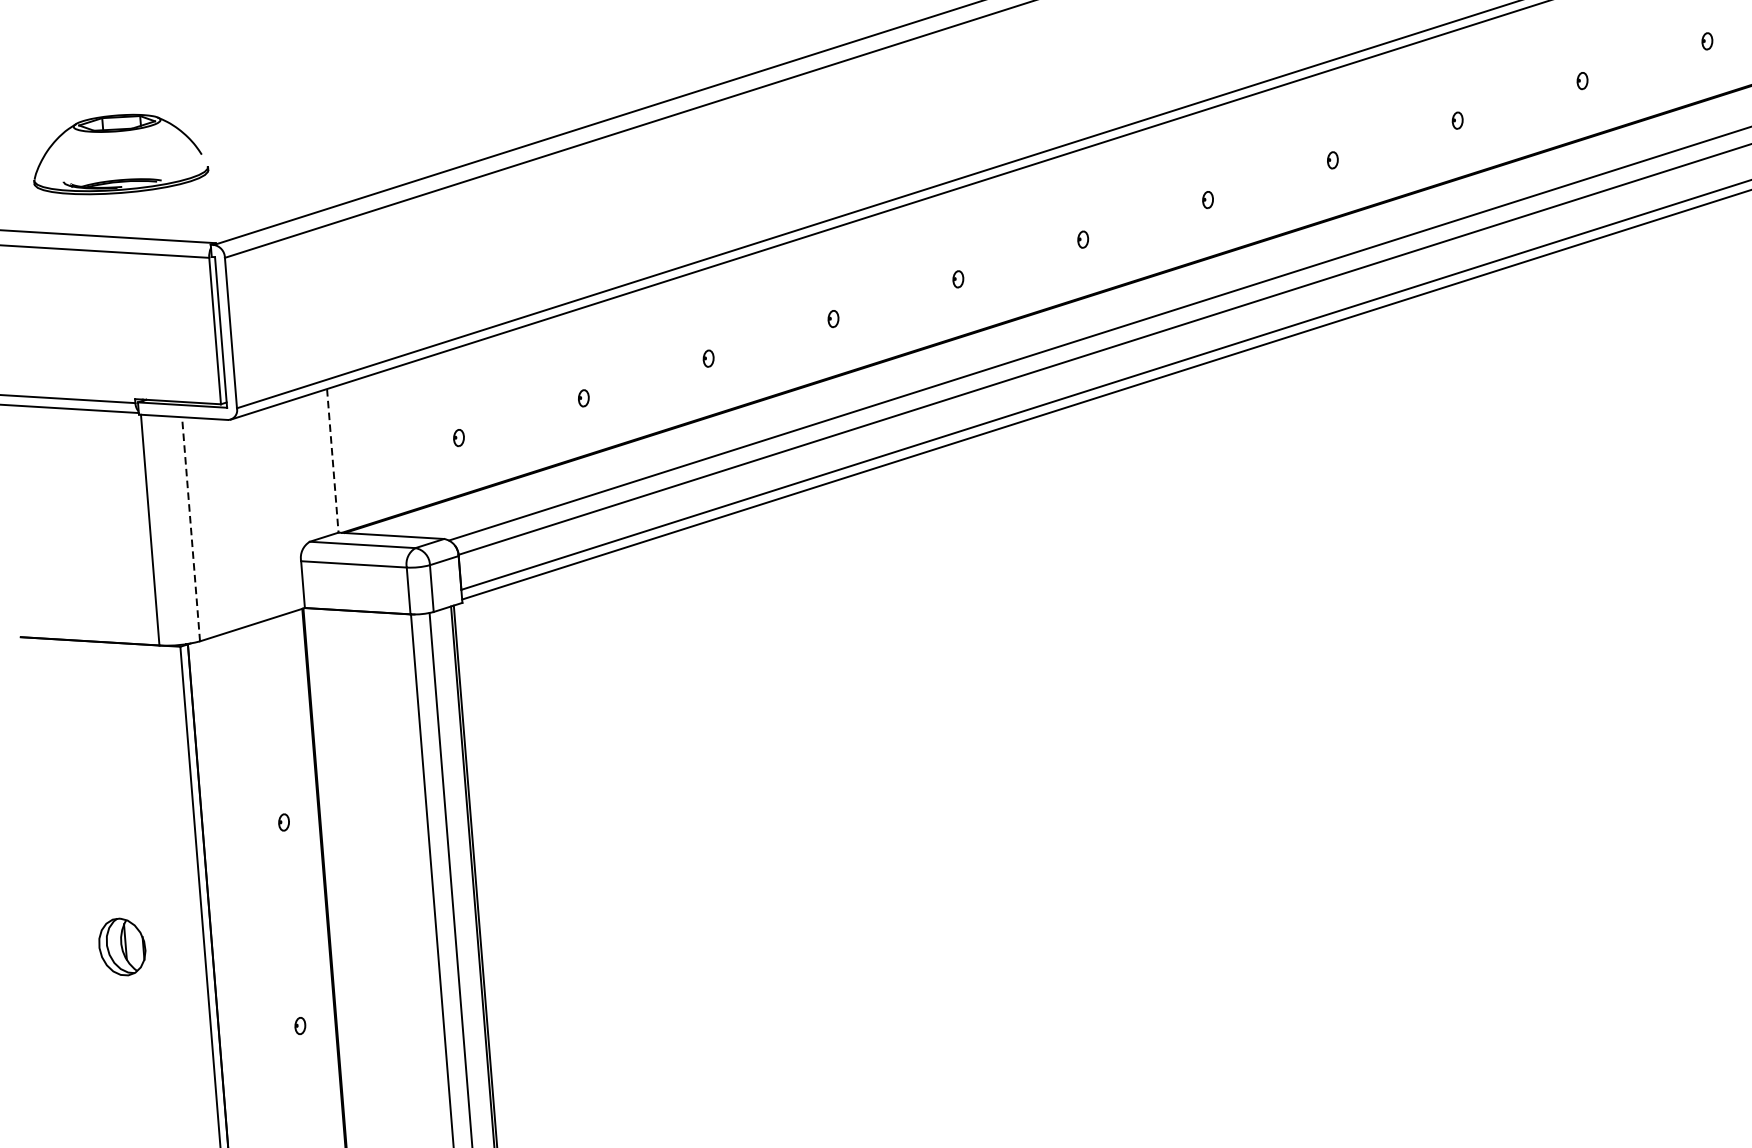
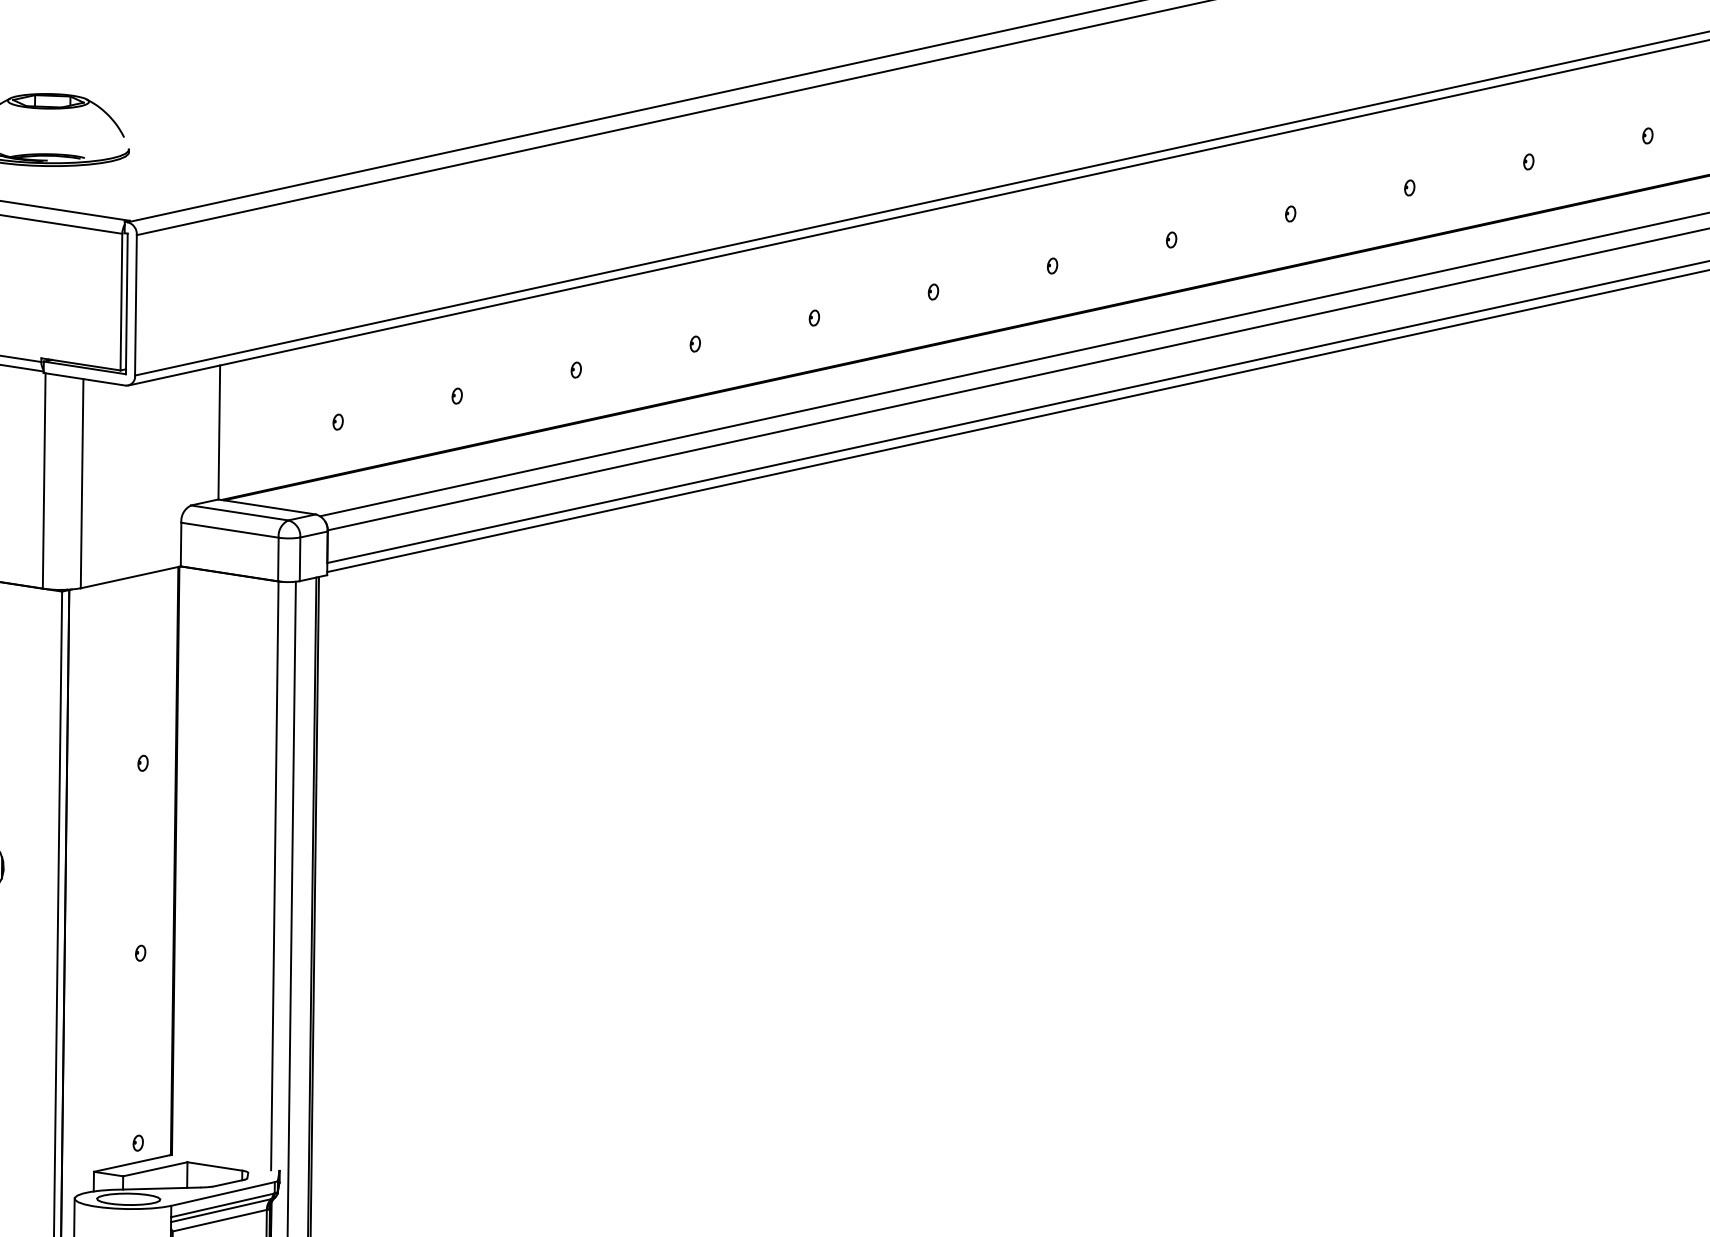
line: (333, 460) -> (219, 432), dashed -> solid
line: (191, 529) -> (82, 483), dashed -> solid

